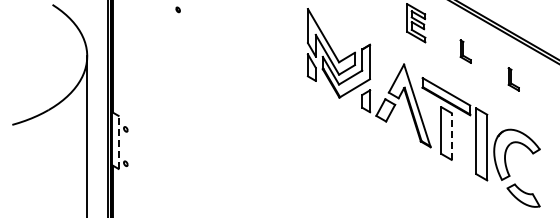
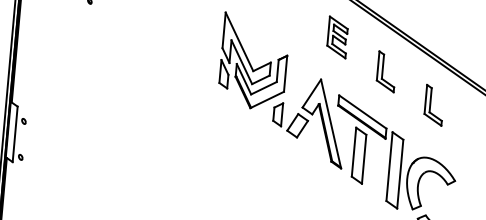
part: (465, 51) -> (386, 71), size x1.67
part: (513, 79) -> (434, 105), size x1.67
line: (451, 136) -> (363, 159), dashed -> solid
line: (118, 142) -> (15, 134), dashed -> solid

